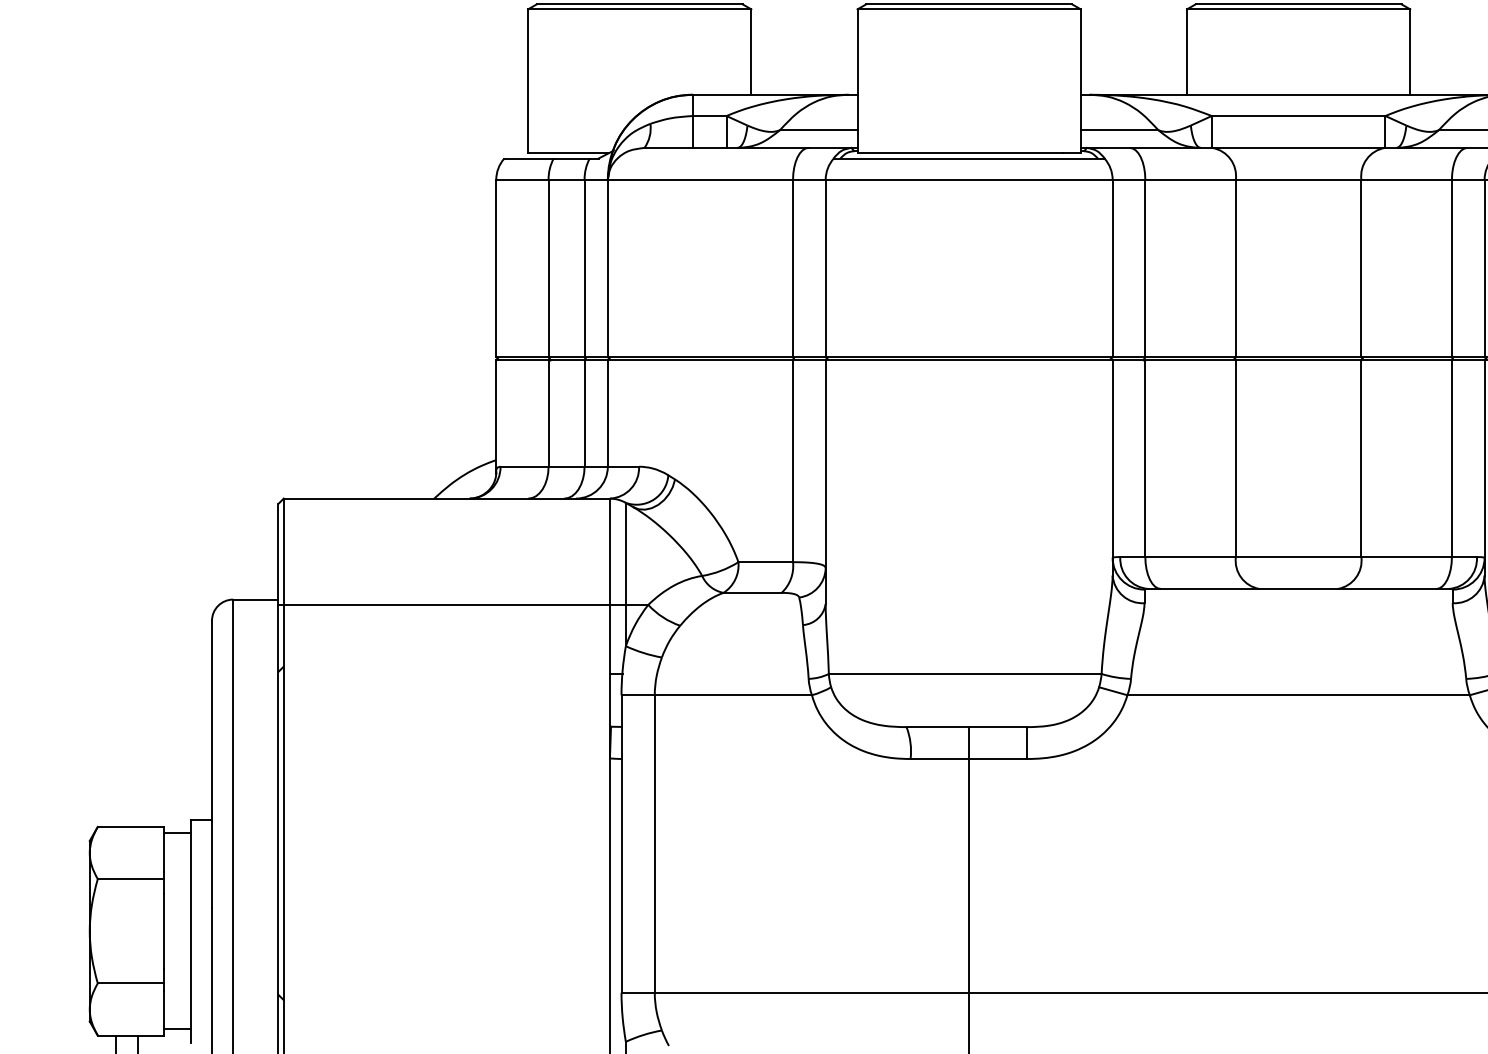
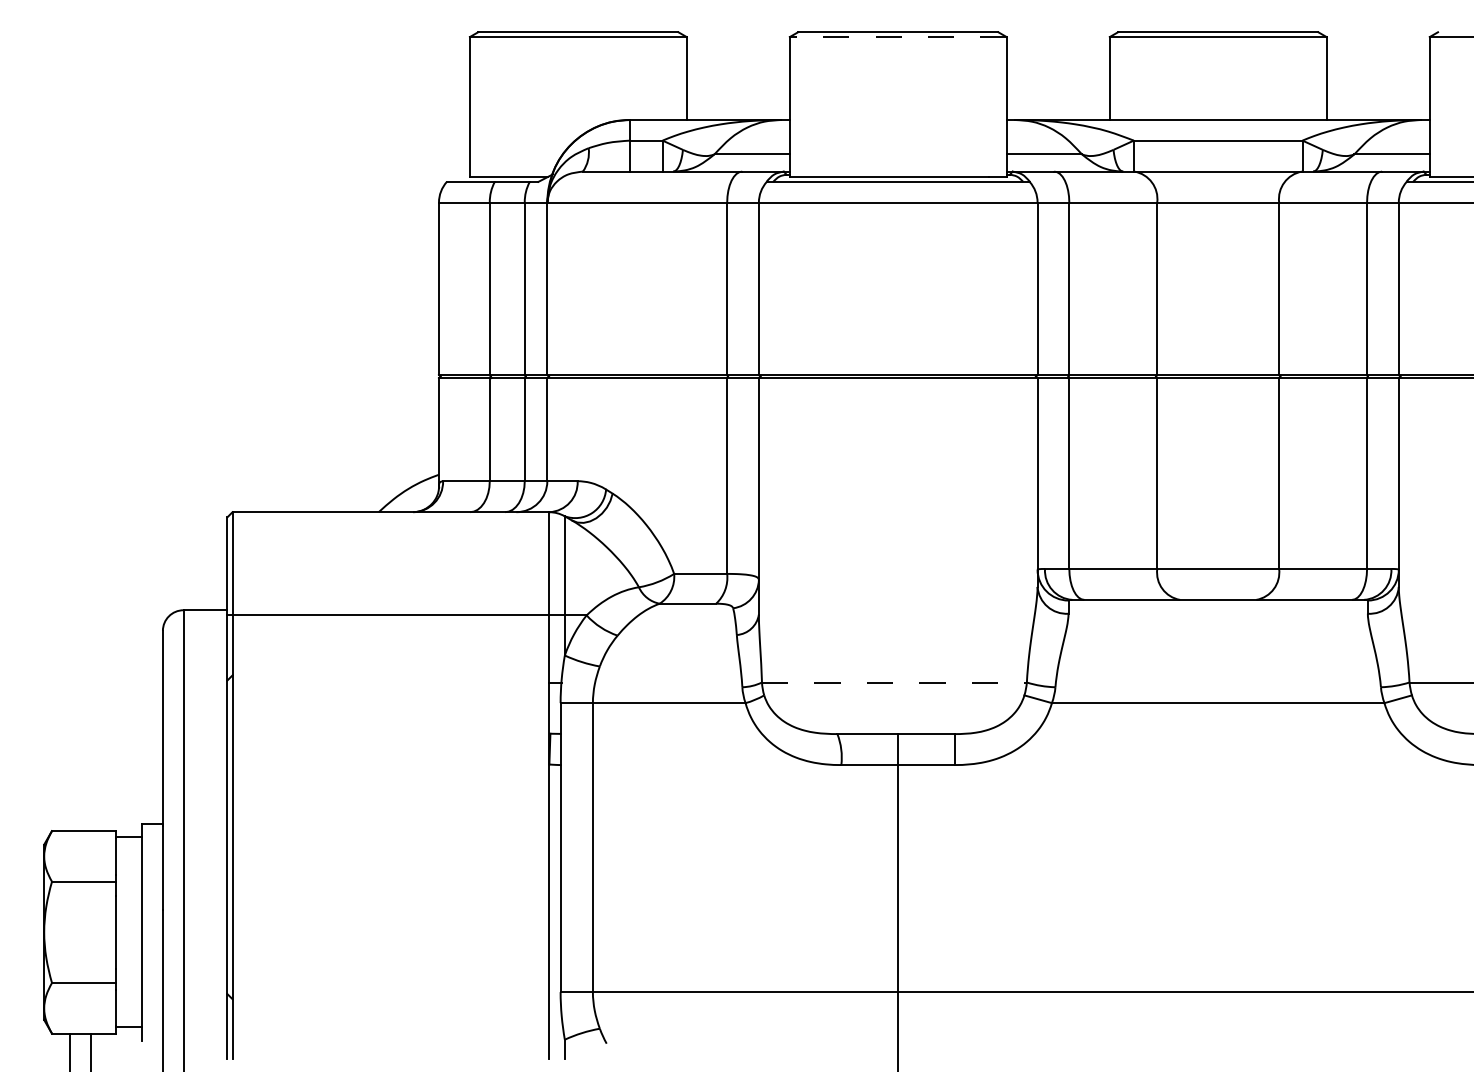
line: (968, 9) -> (897, 37), solid -> dashed
line: (965, 673) -> (894, 682), solid -> dashed

